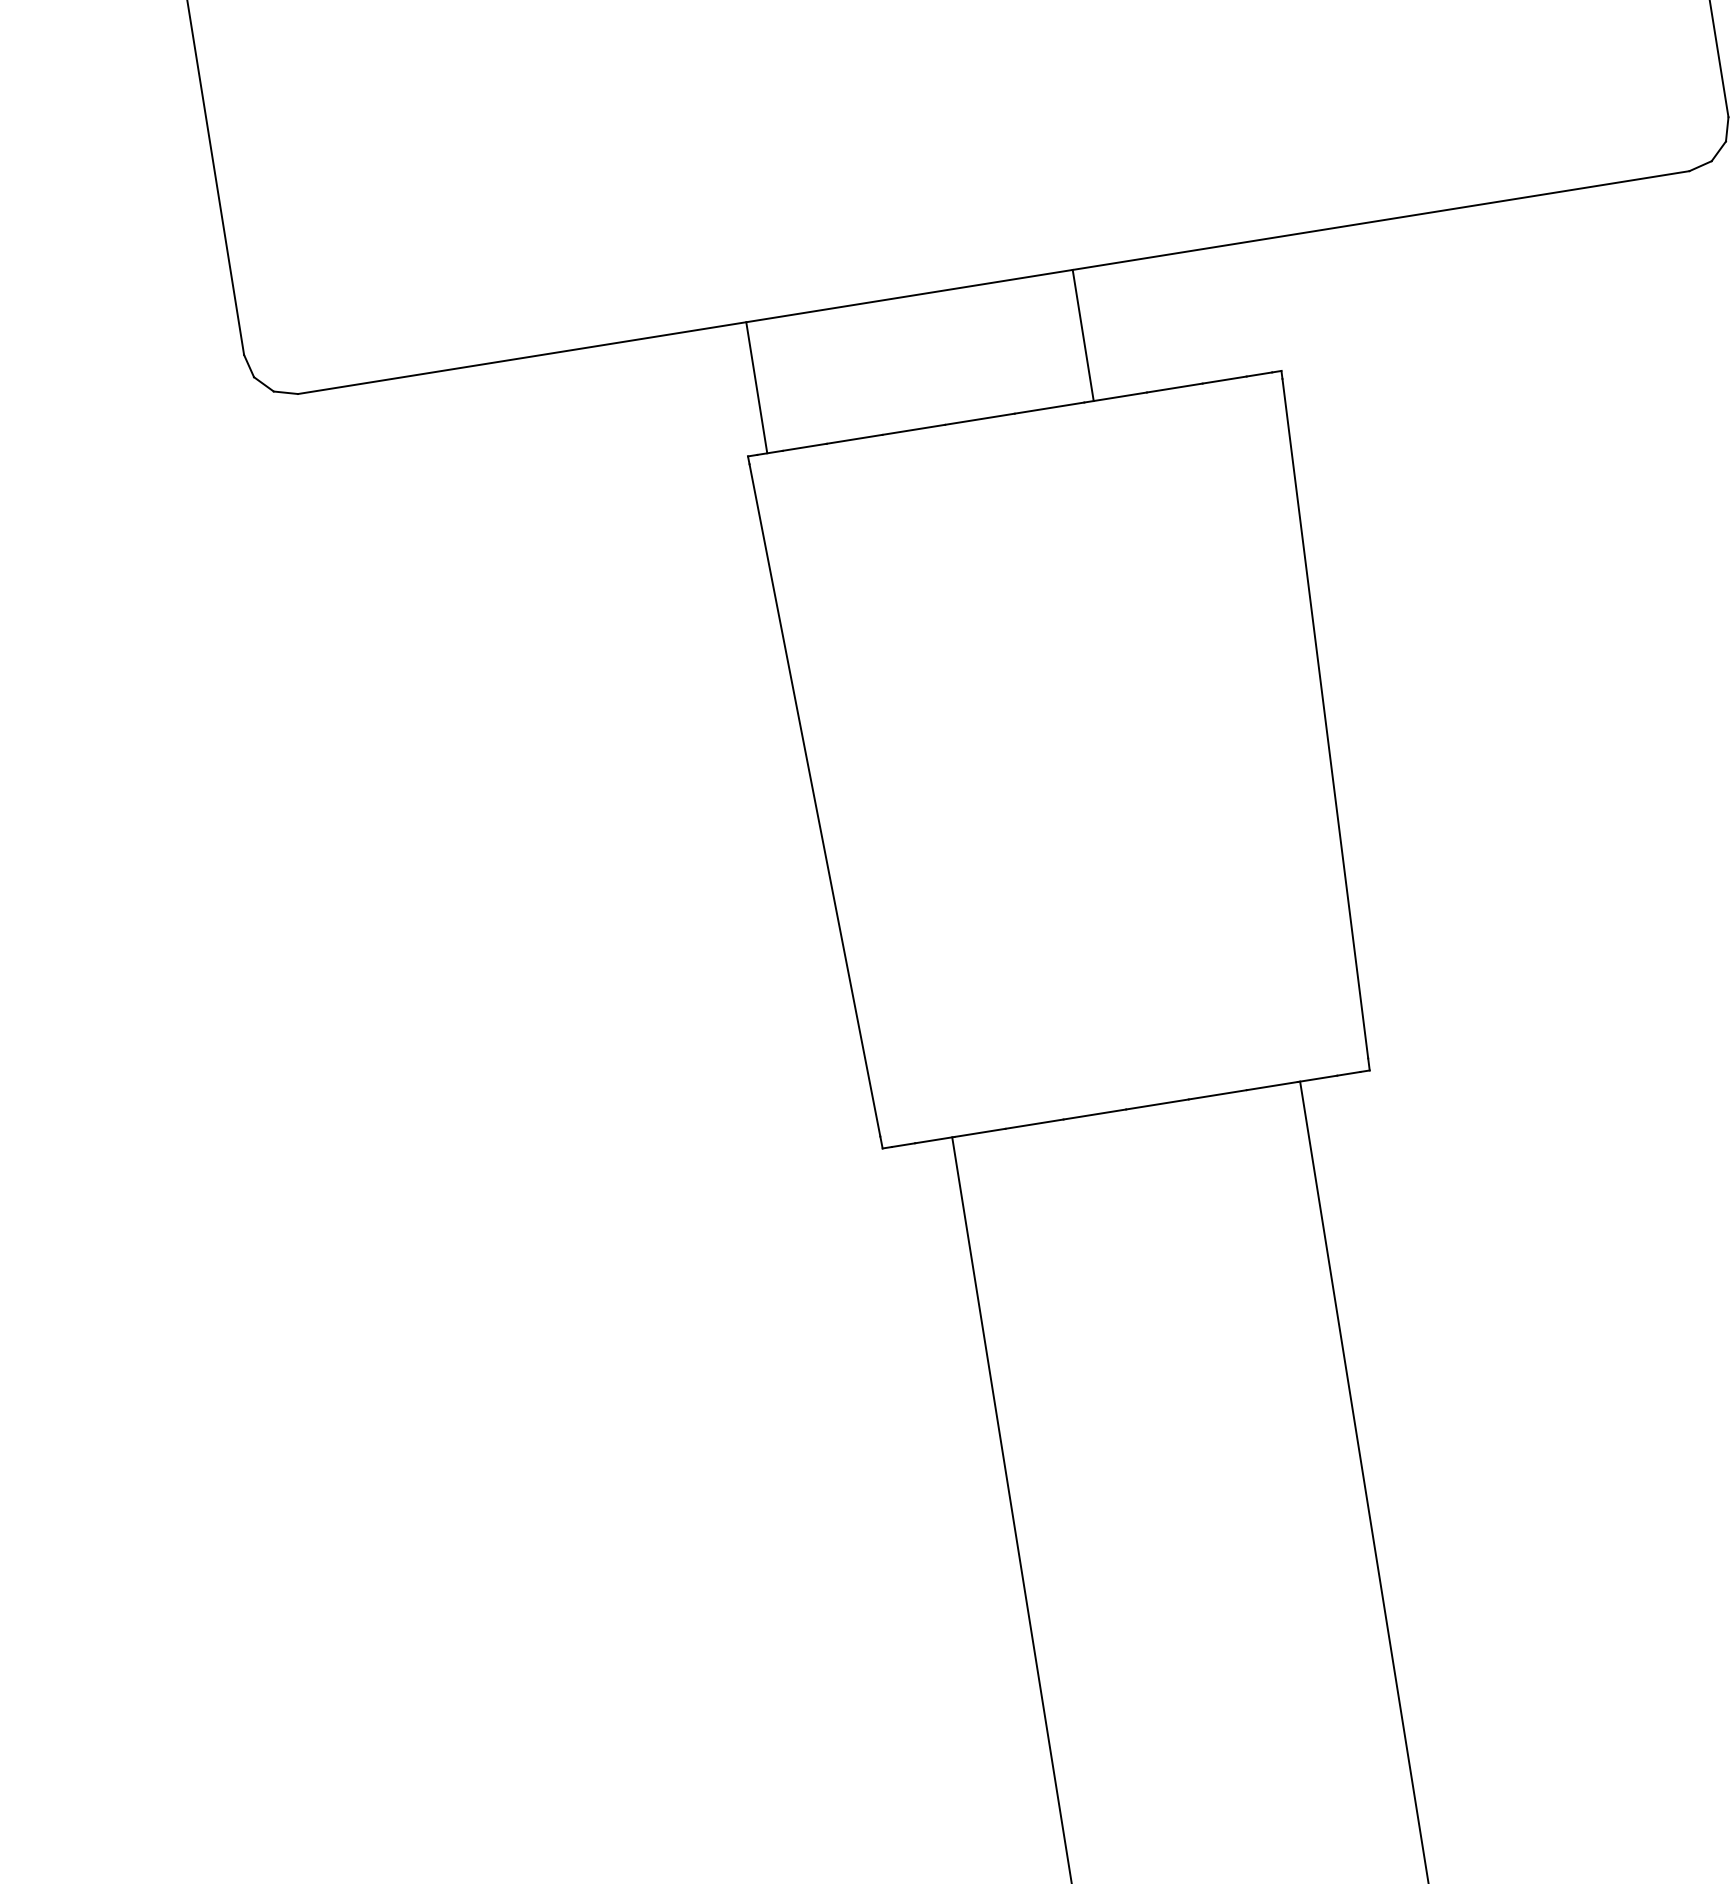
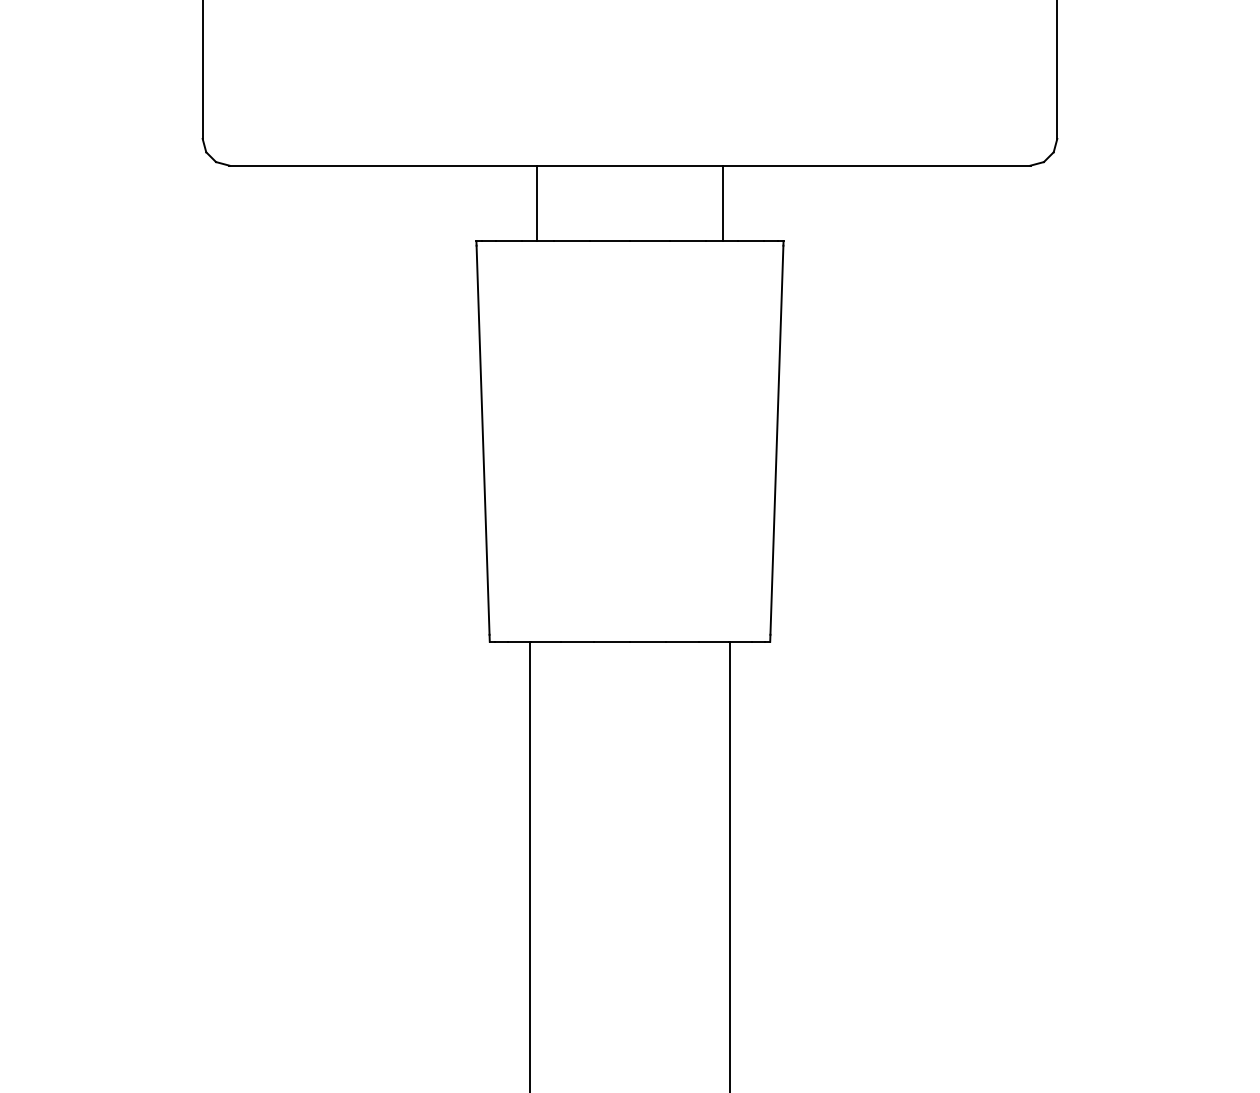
line: (1083, 335) -> (723, 203), moved
line: (756, 387) -> (536, 203), moved

